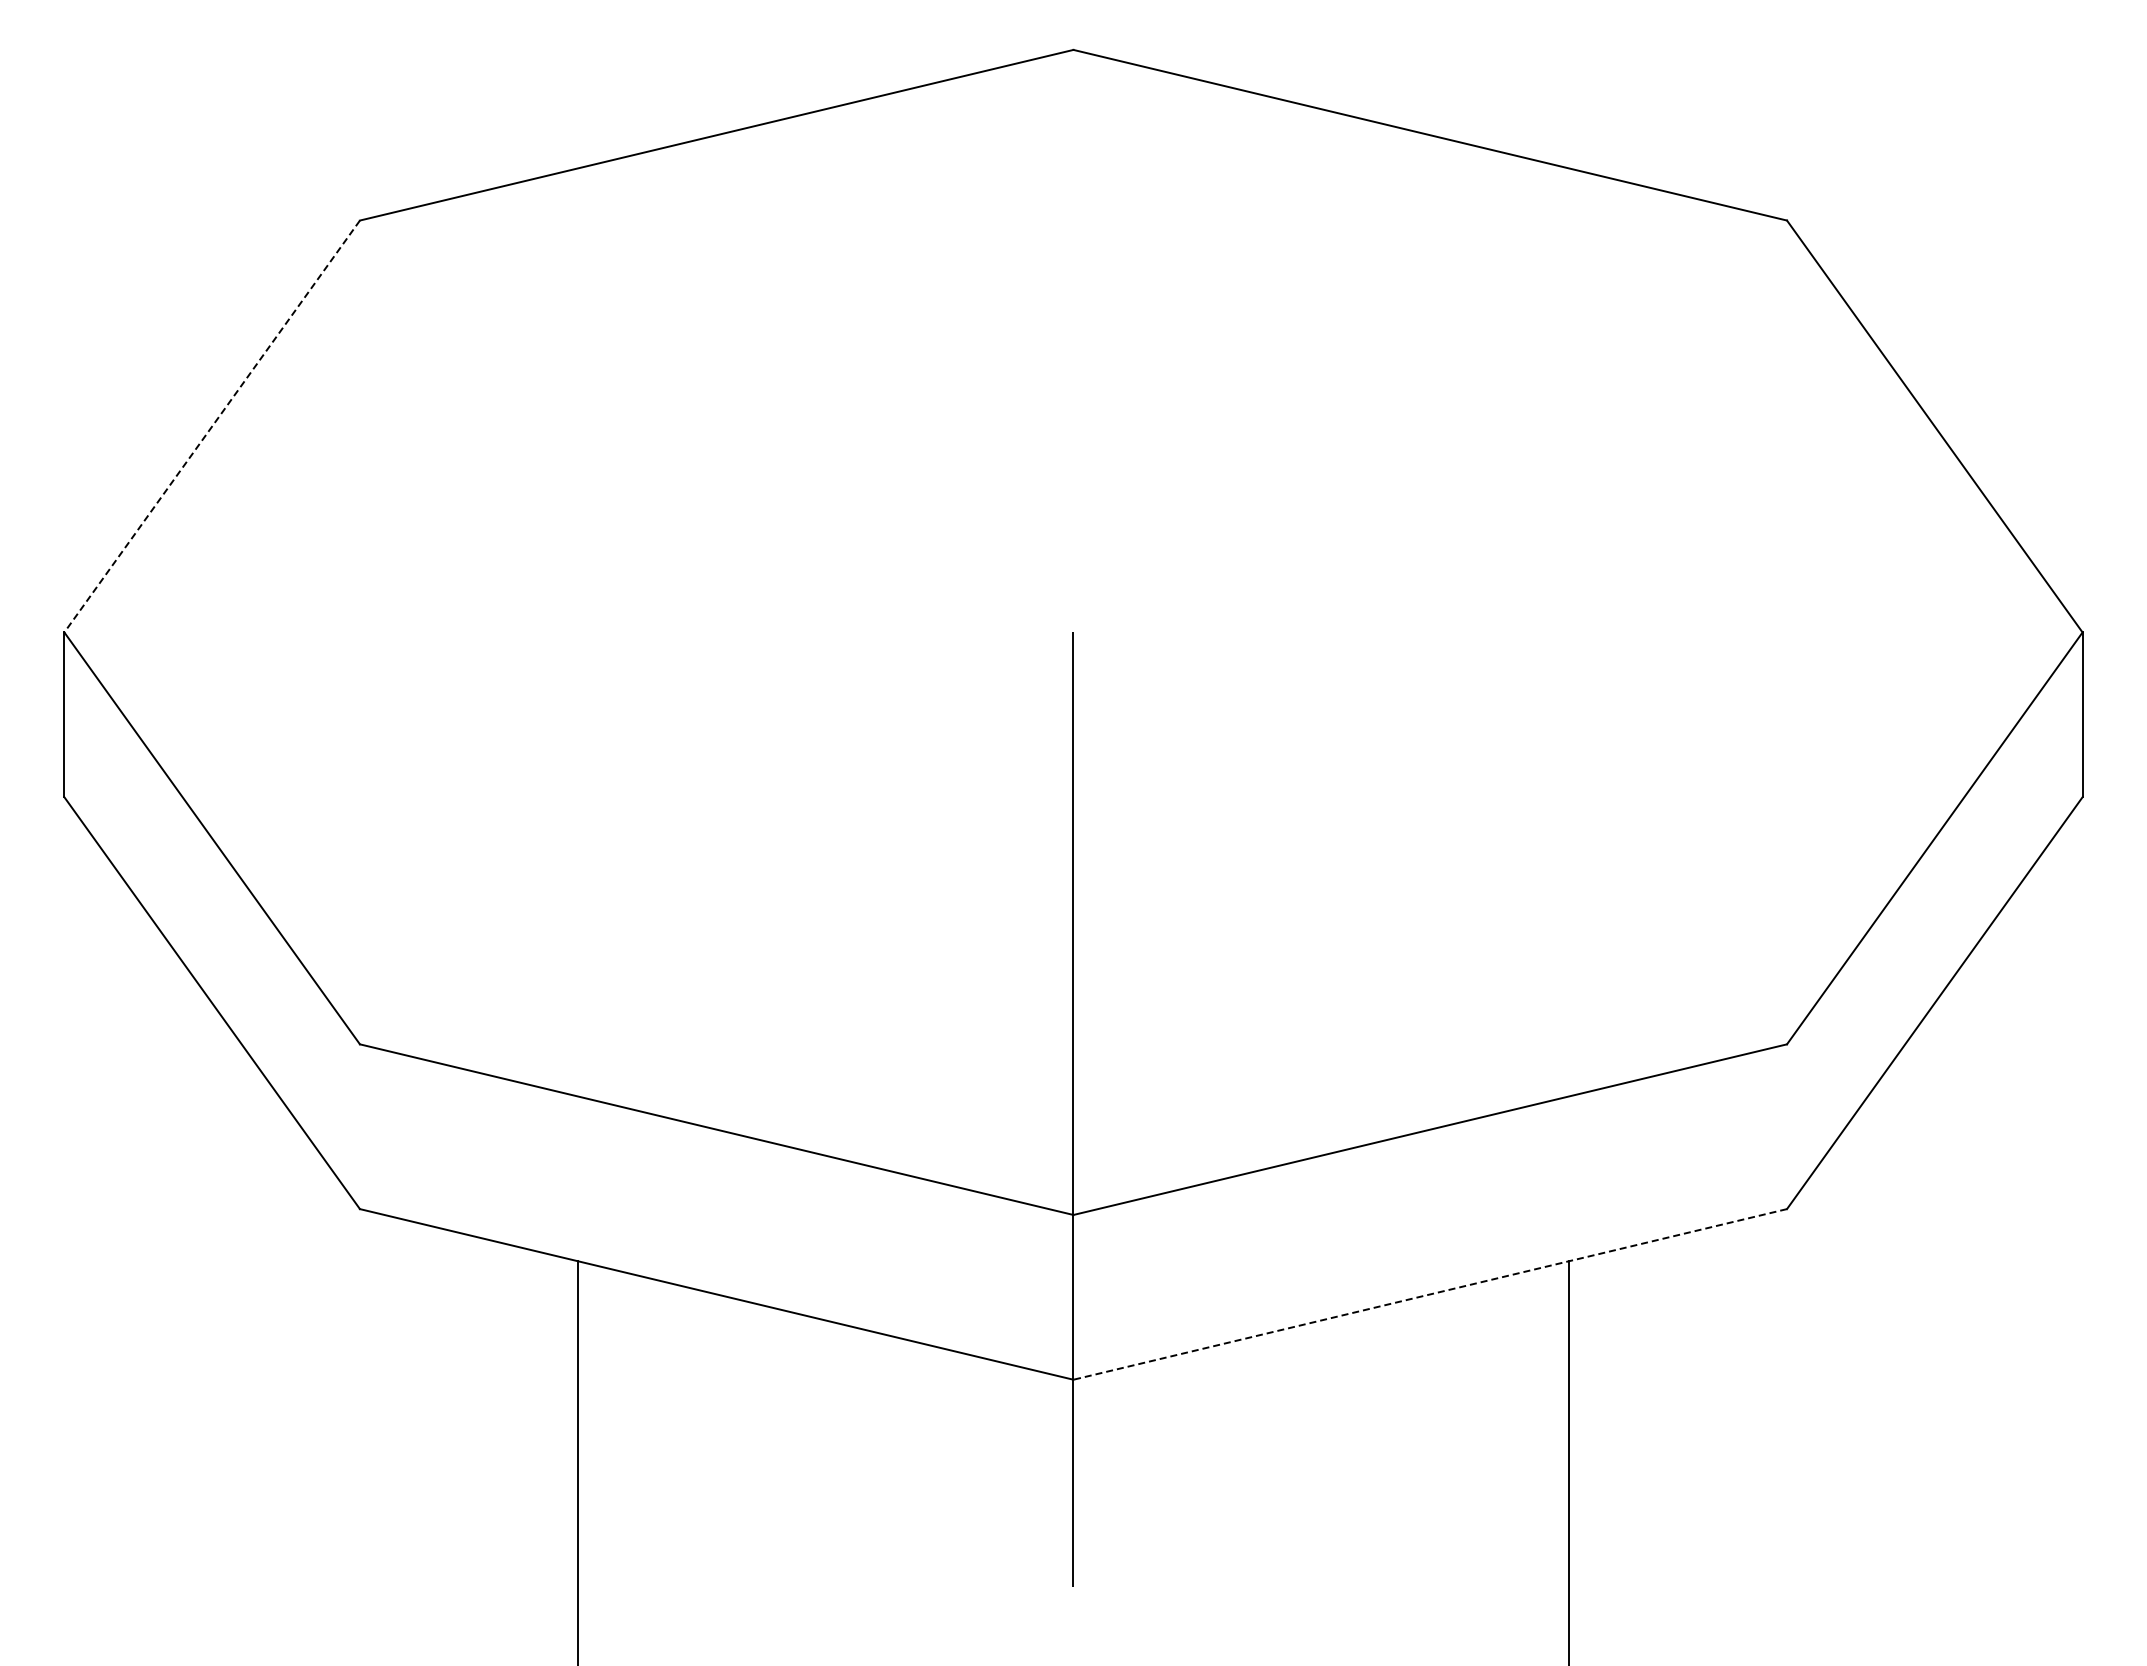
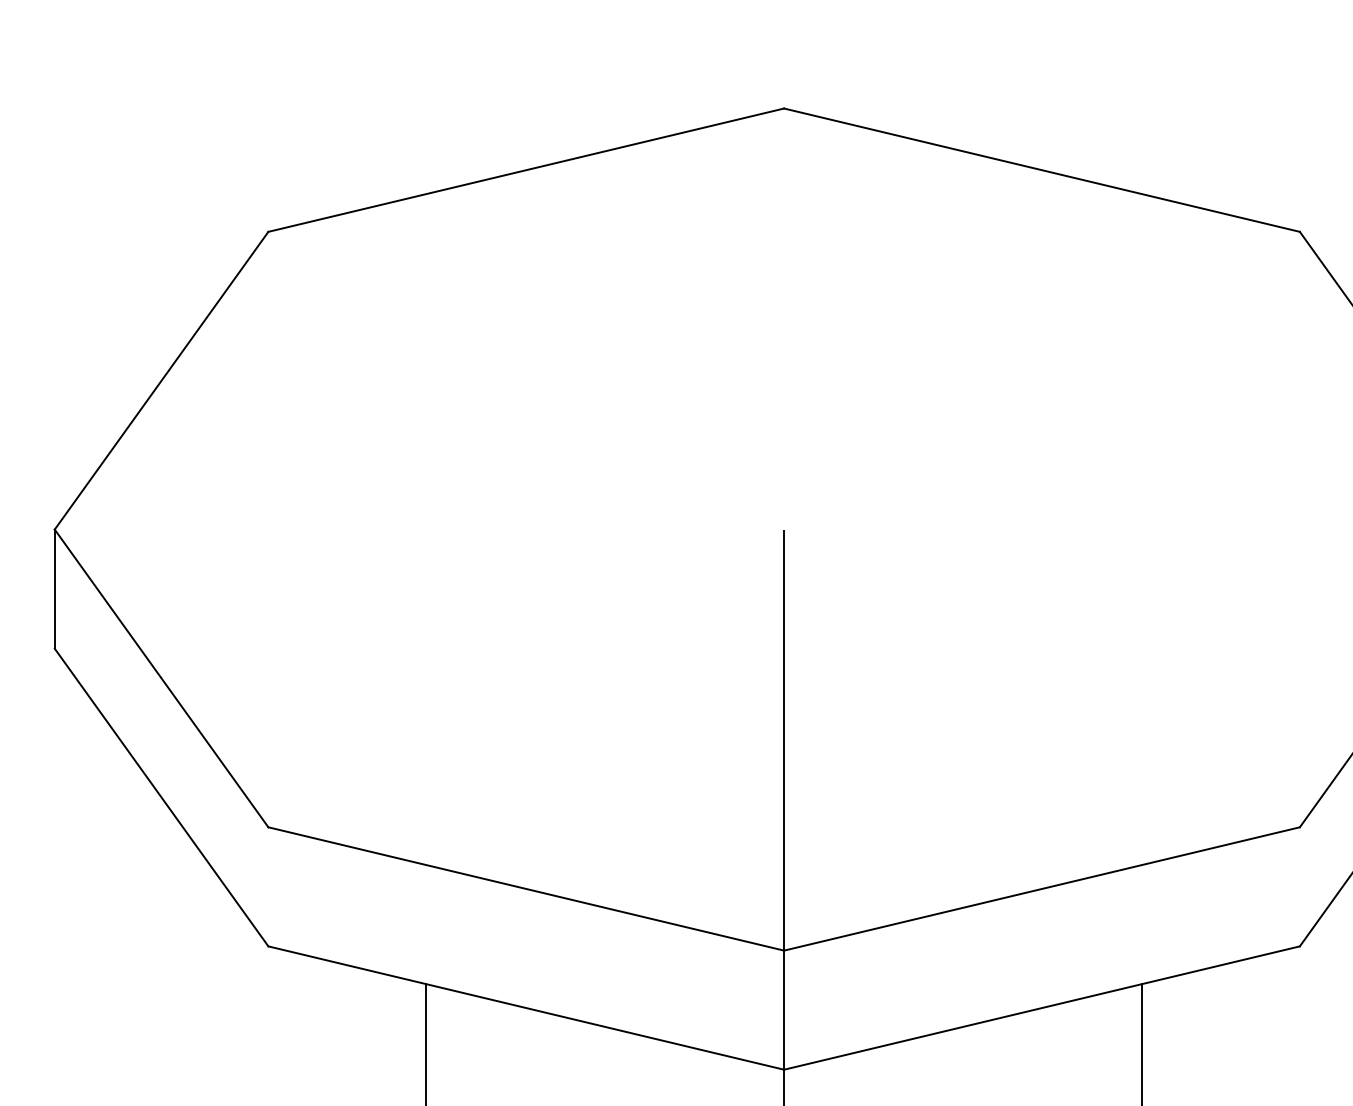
line: (211, 426) -> (161, 380), dashed -> solid
line: (1430, 1294) -> (1042, 1008), dashed -> solid

